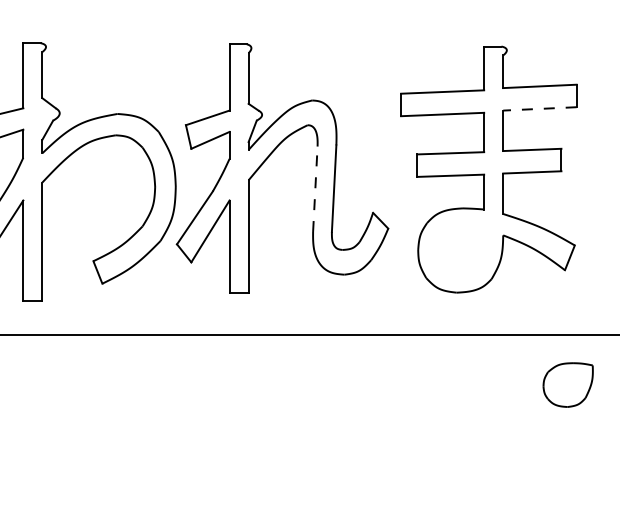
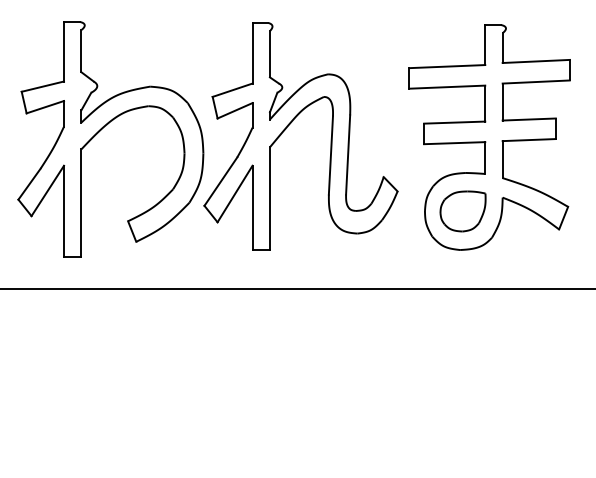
line: (540, 109) -> (536, 82), dashed -> solid
line: (314, 189) -> (330, 155), dashed -> solid
part: (567, 385) -> (462, 211), moved

